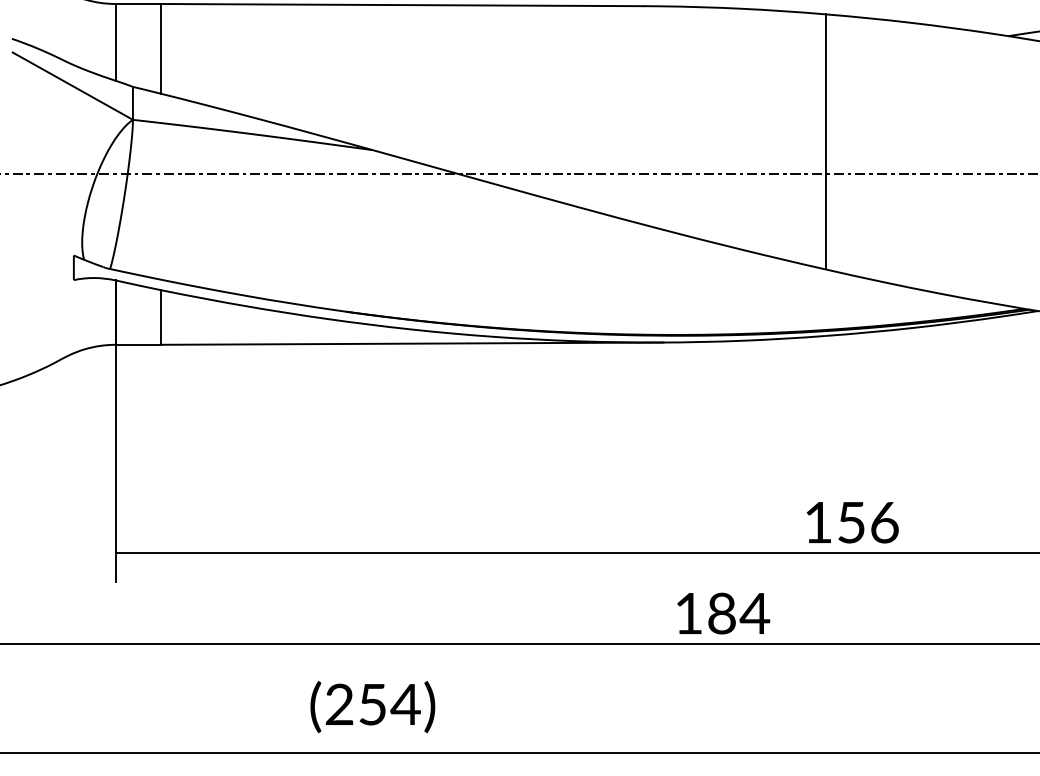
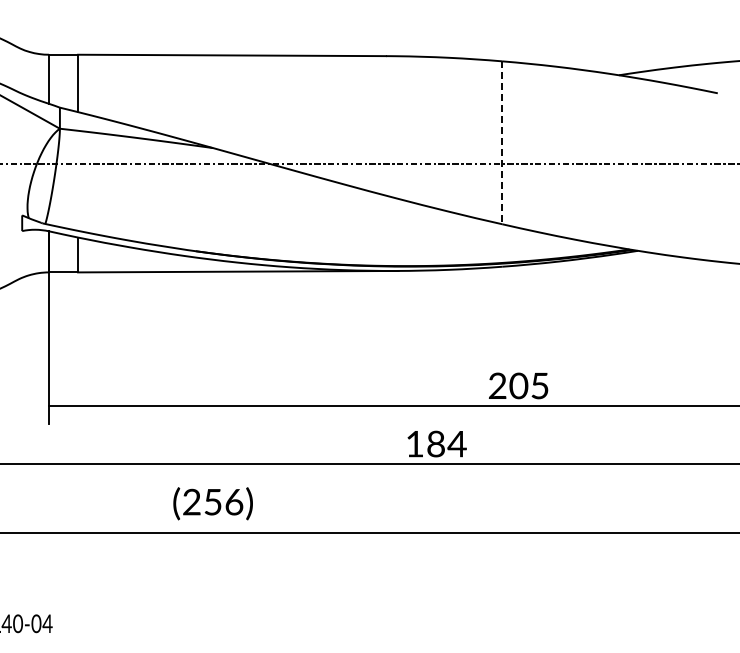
line: (825, 142) -> (502, 143), solid -> dashed
text: (850, 521) -> (518, 385), 156 -> 205
text: (404, 705) -> (233, 502), (254) -> (256)

